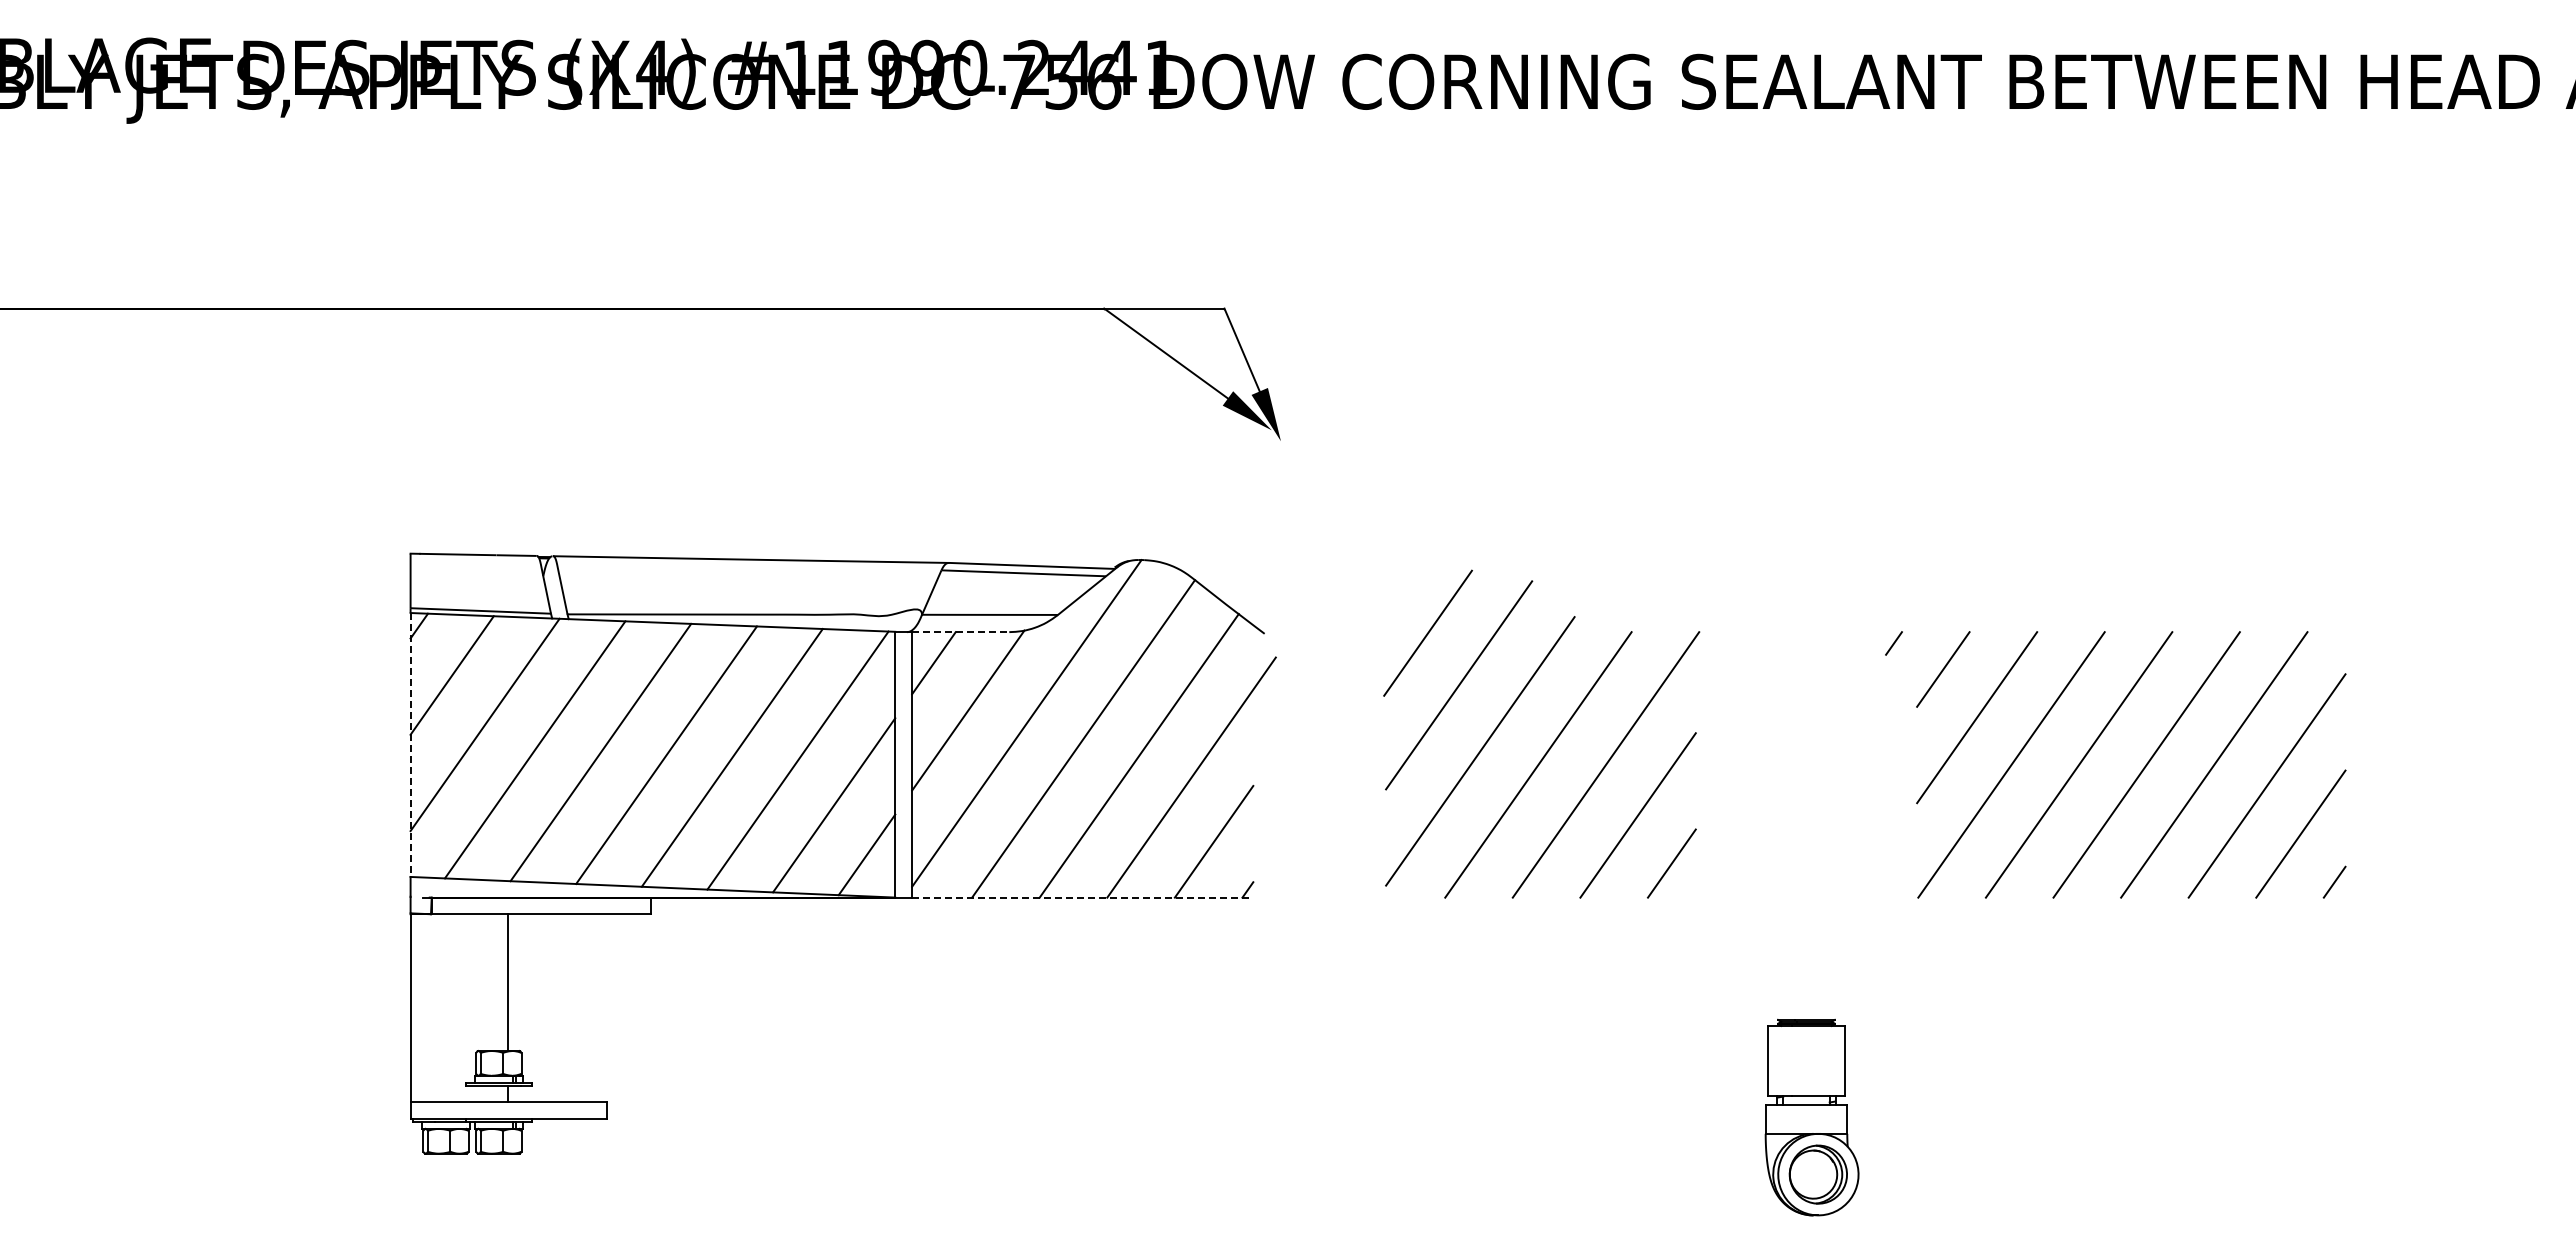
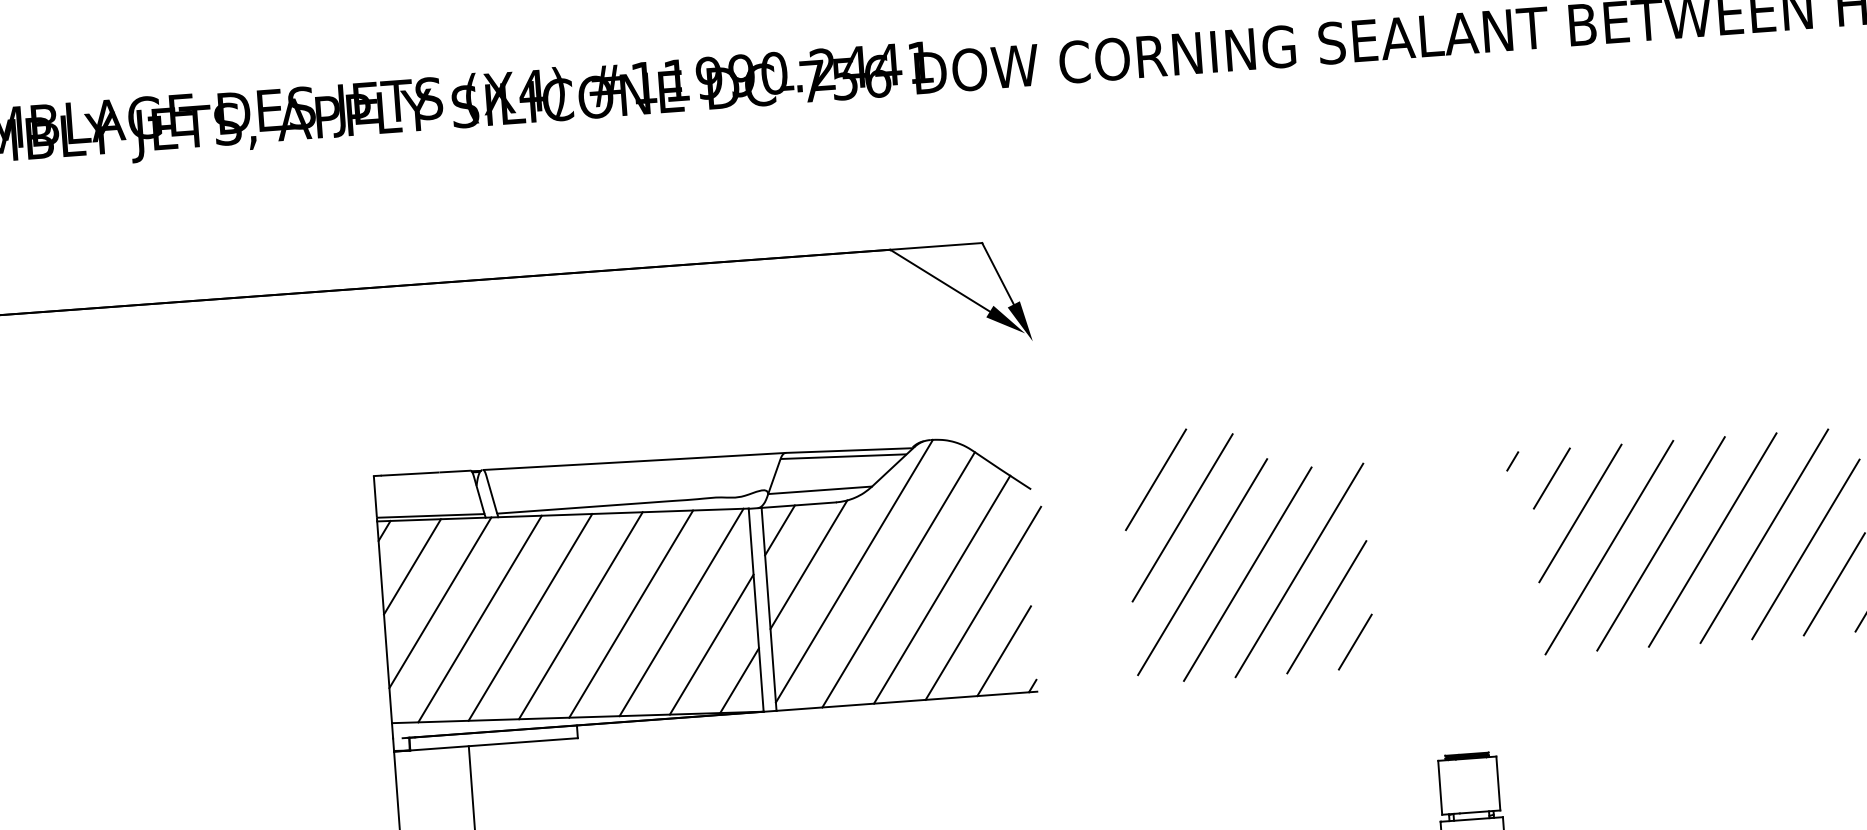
line: (960, 632) -> (798, 505), dashed -> solid
line: (410, 744) -> (384, 621), dashed -> solid
line: (1082, 897) -> (906, 701), dashed -> solid

